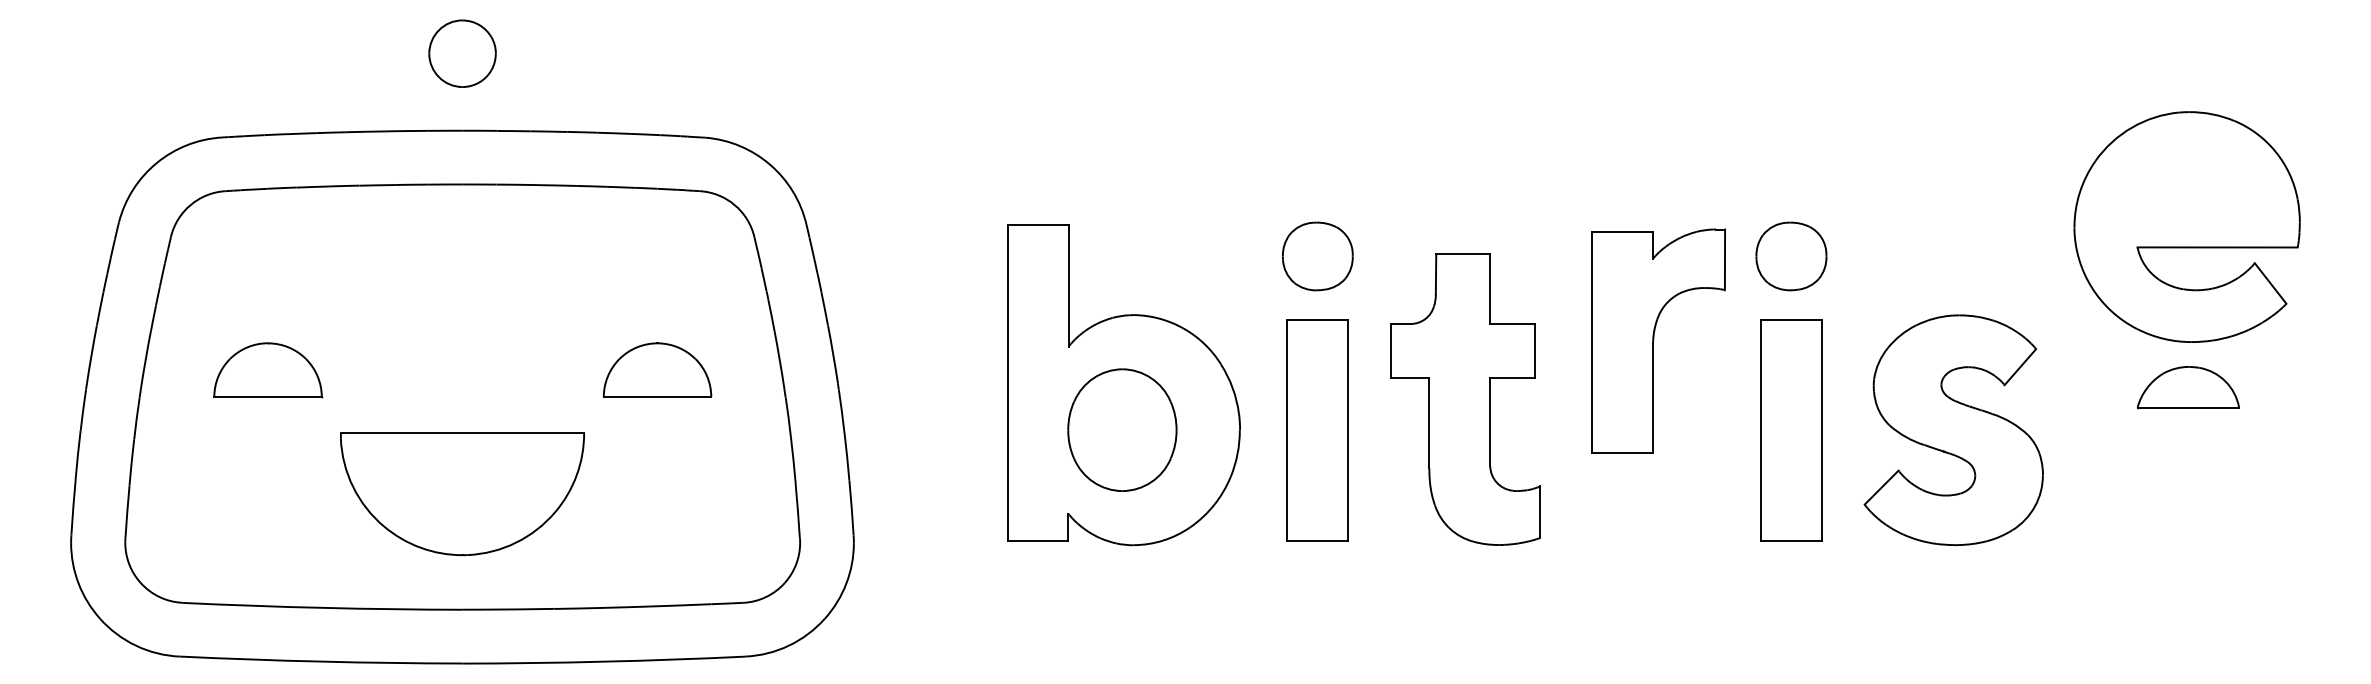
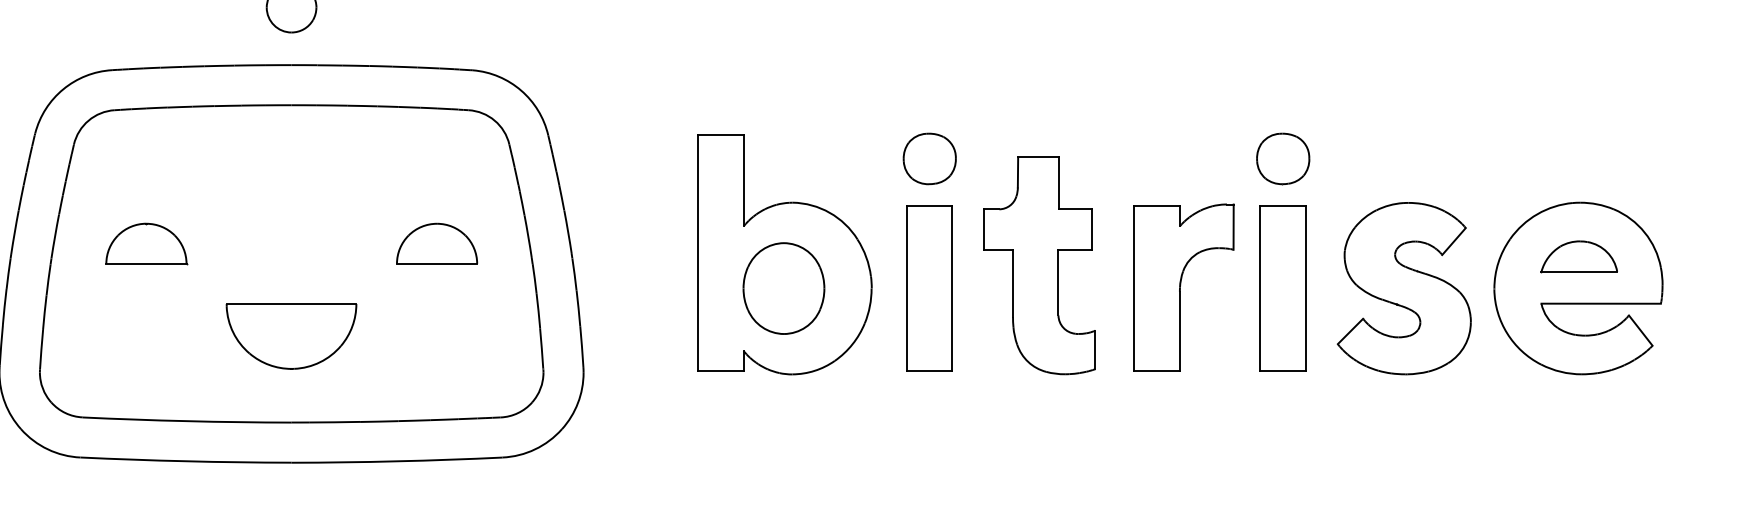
part: (2186, 226) -> (1577, 288), moved
part: (1658, 340) -> (1184, 287), moved
part: (462, 494) -> (291, 336), size x0.71

